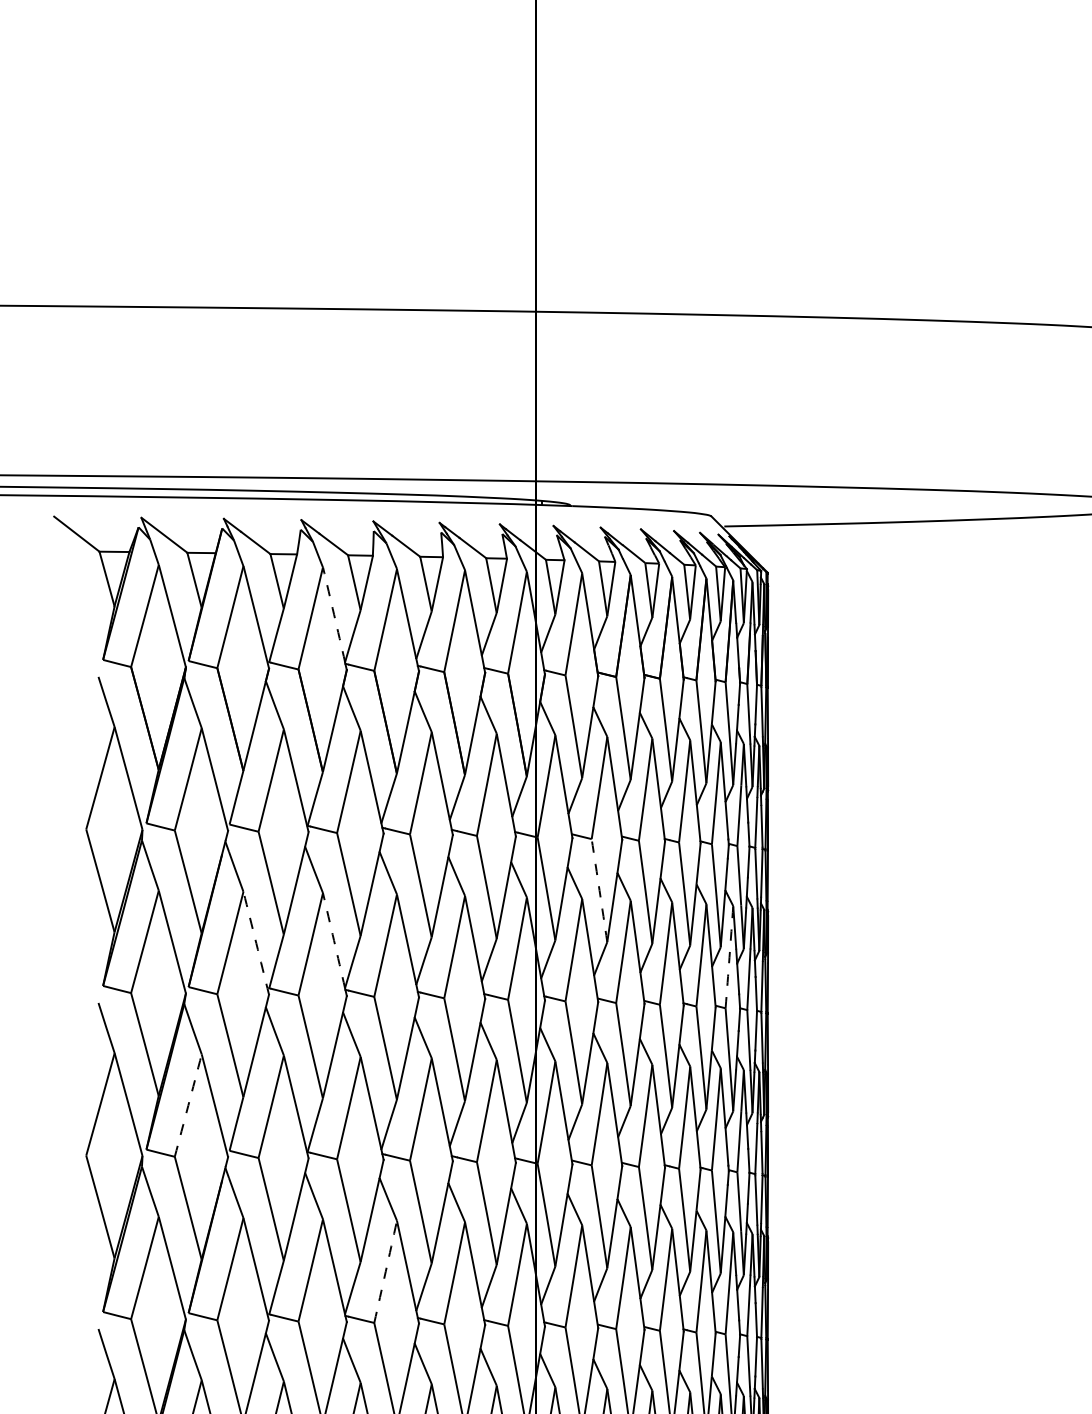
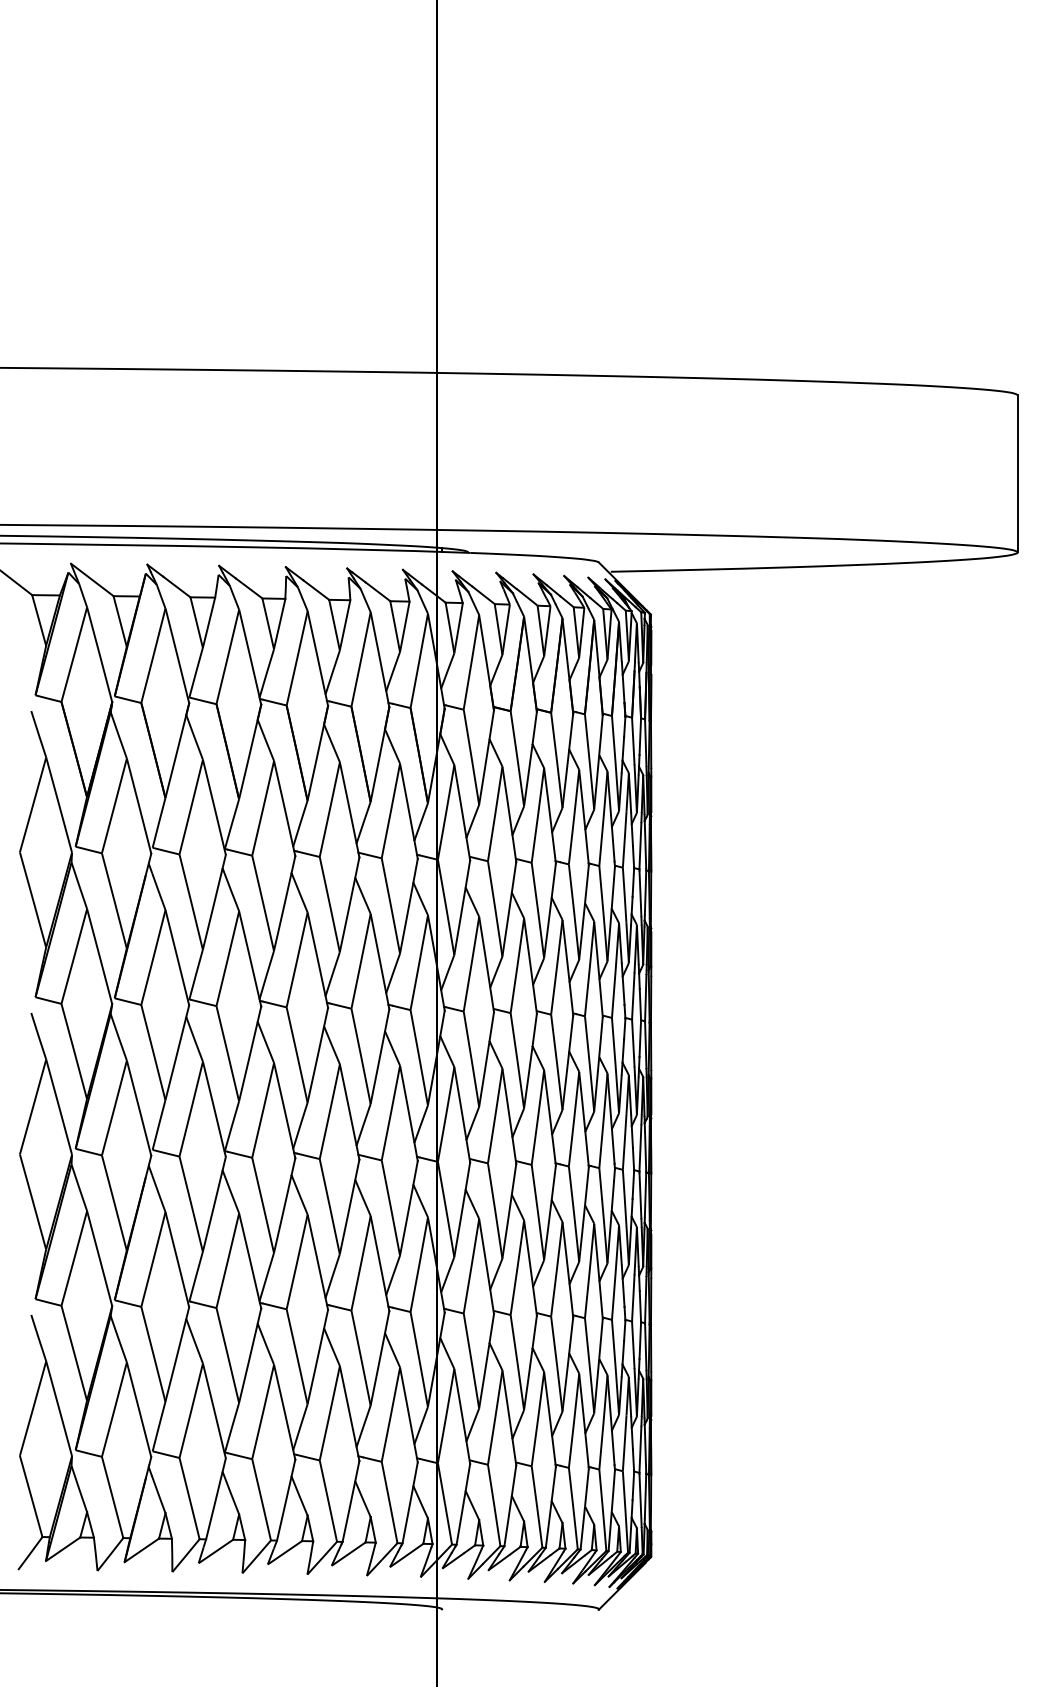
arc: (334, 614) -> (249, 653), dashed -> solid
arc: (599, 890) -> (495, 908), dashed -> solid
arc: (334, 940) -> (249, 955), dashed -> solid
arc: (256, 943) -> (177, 957), dashed -> solid
arc: (729, 957) -> (615, 970), dashed -> solid
arc: (188, 1106) -> (114, 1108), dashed -> solid
arc: (386, 1271) -> (297, 1261), dashed -> solid

